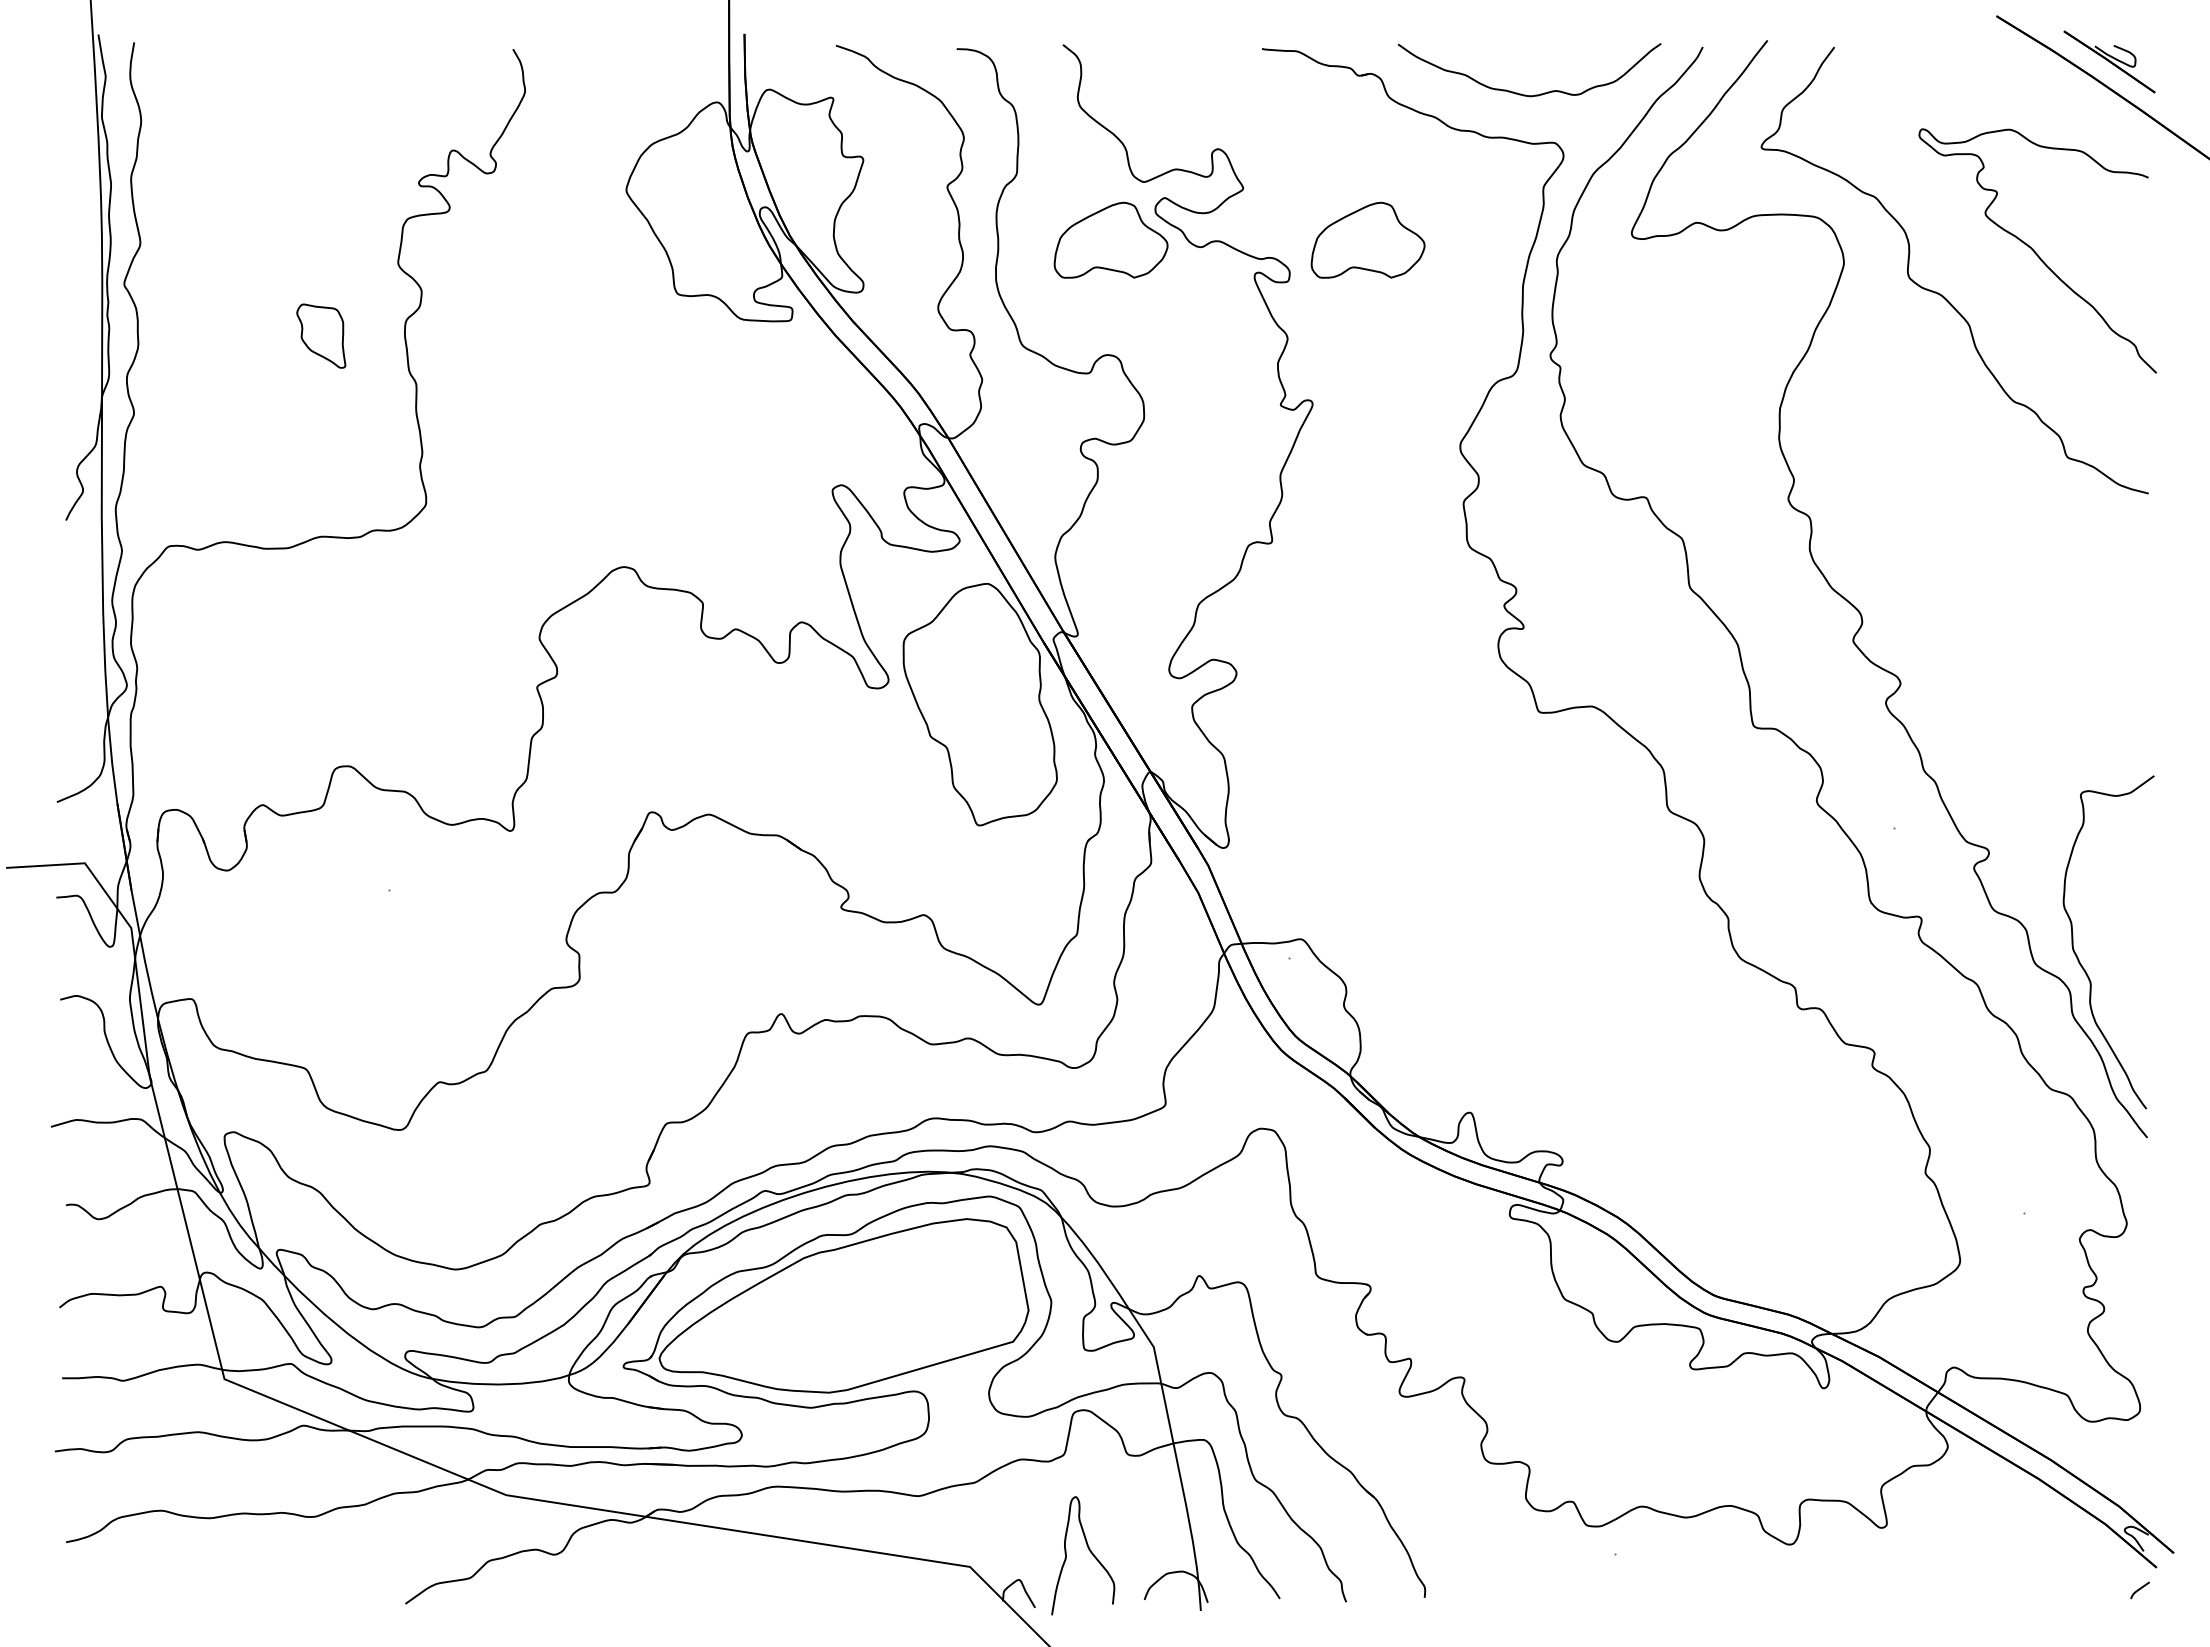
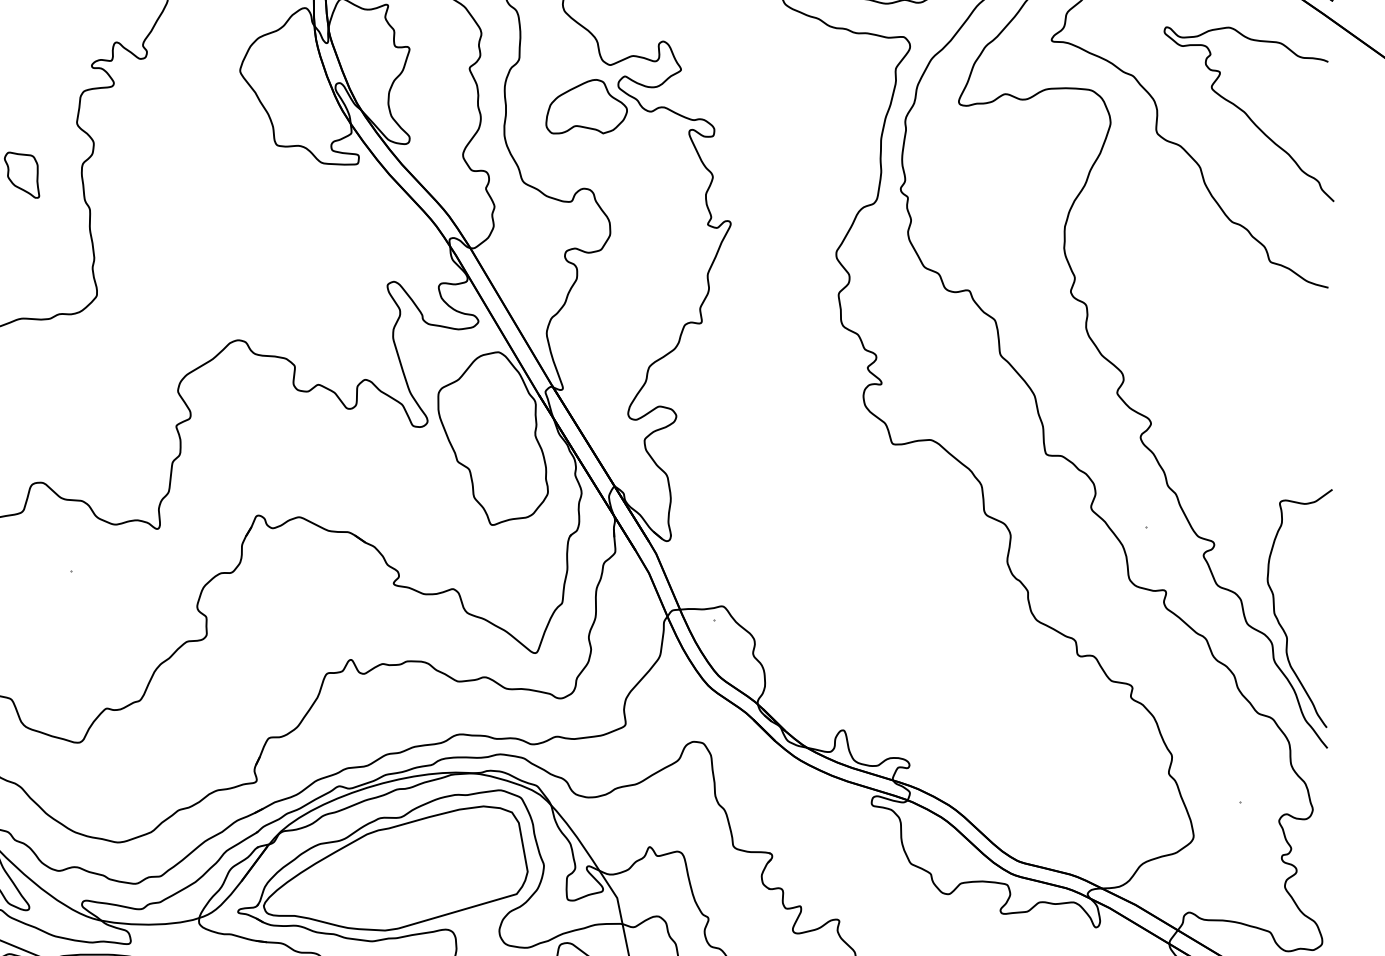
part: (1367, 239) -> (769, 106), removed

